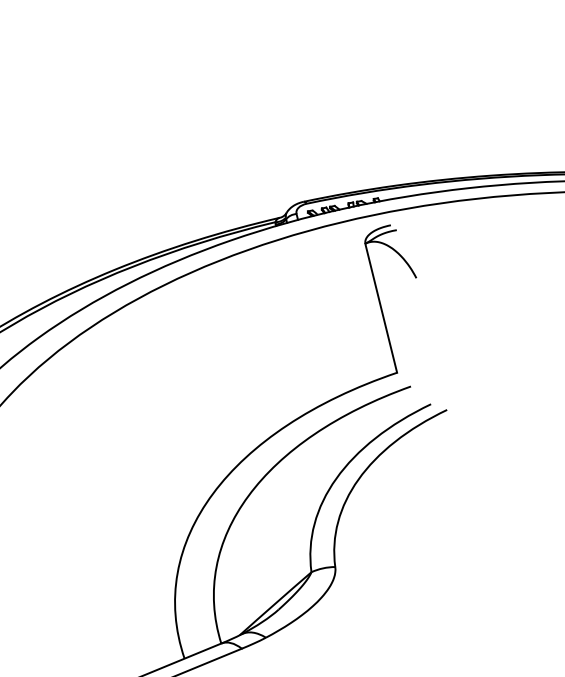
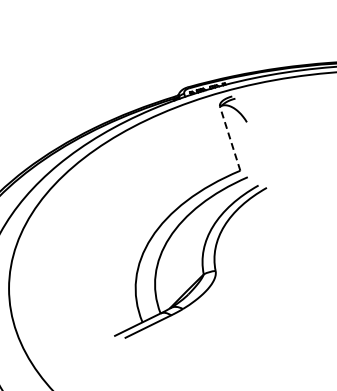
line: (381, 307) -> (230, 138), solid -> dashed

